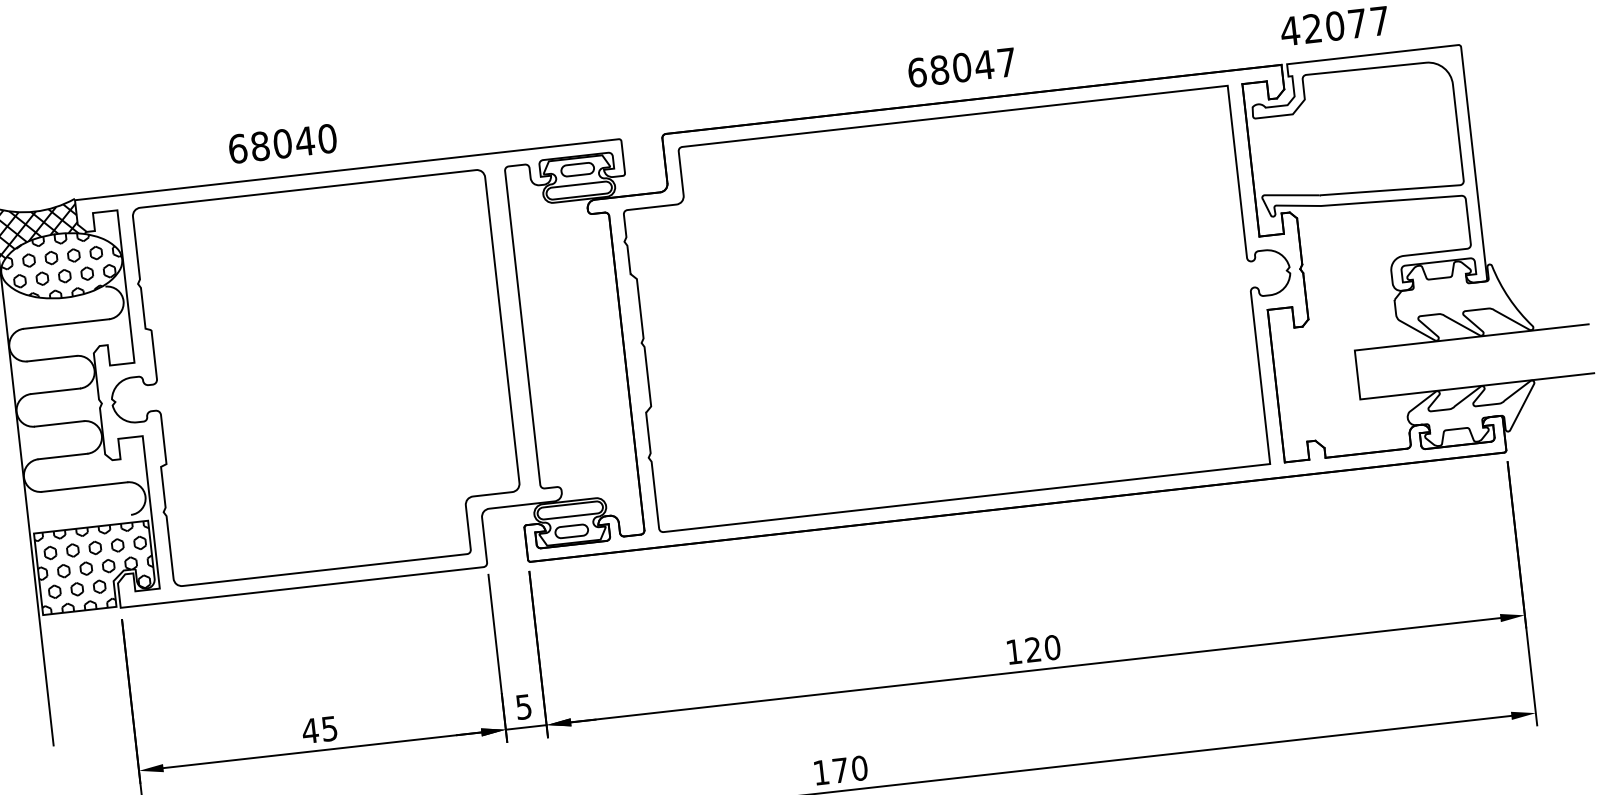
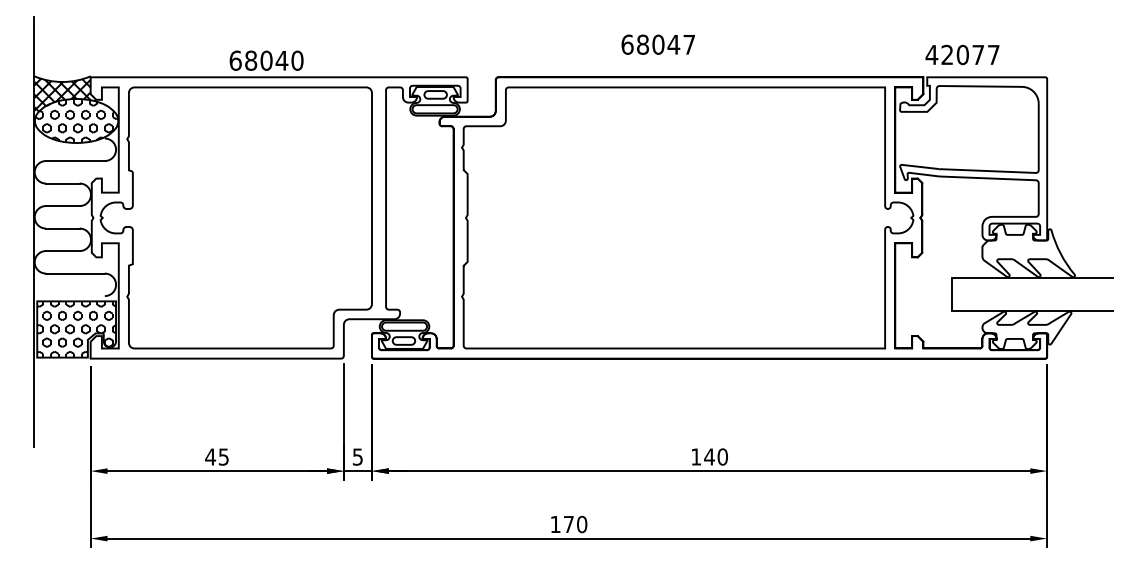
text: (960, 67) -> (657, 44), moved
text: (282, 143) -> (266, 60), moved
text: (1033, 649) -> (709, 456), 120 -> 140

